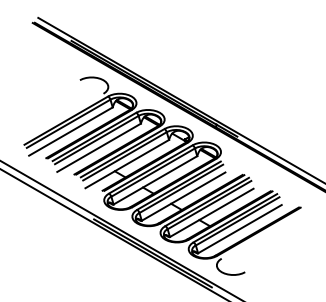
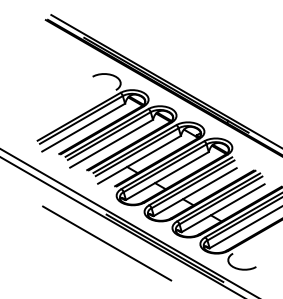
line: (94, 248) -> (107, 243), added

